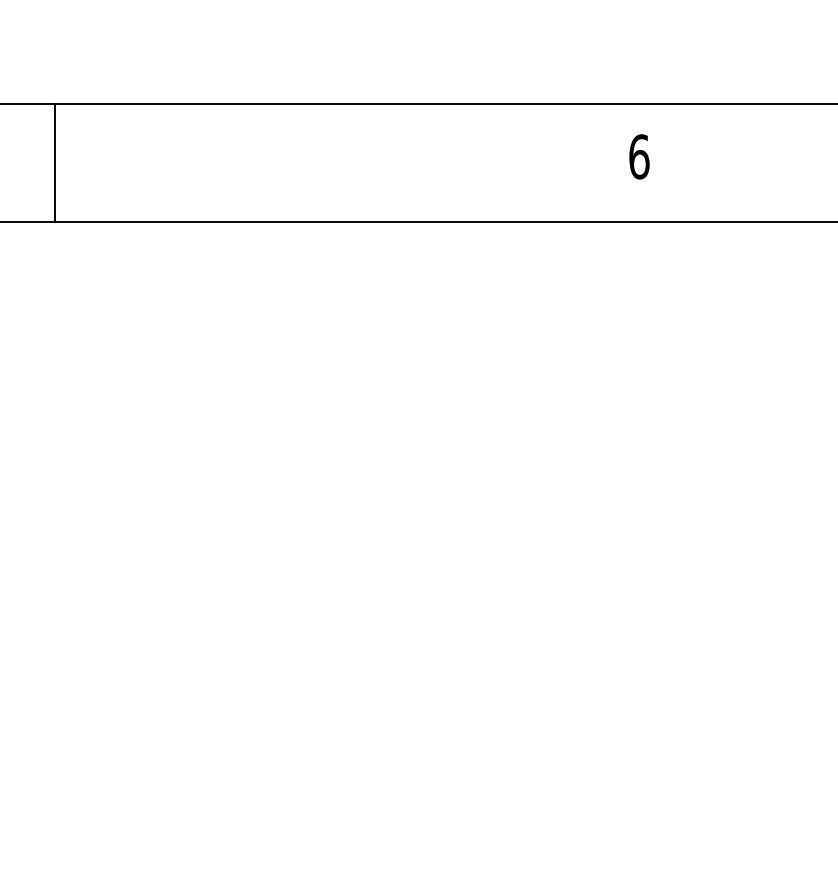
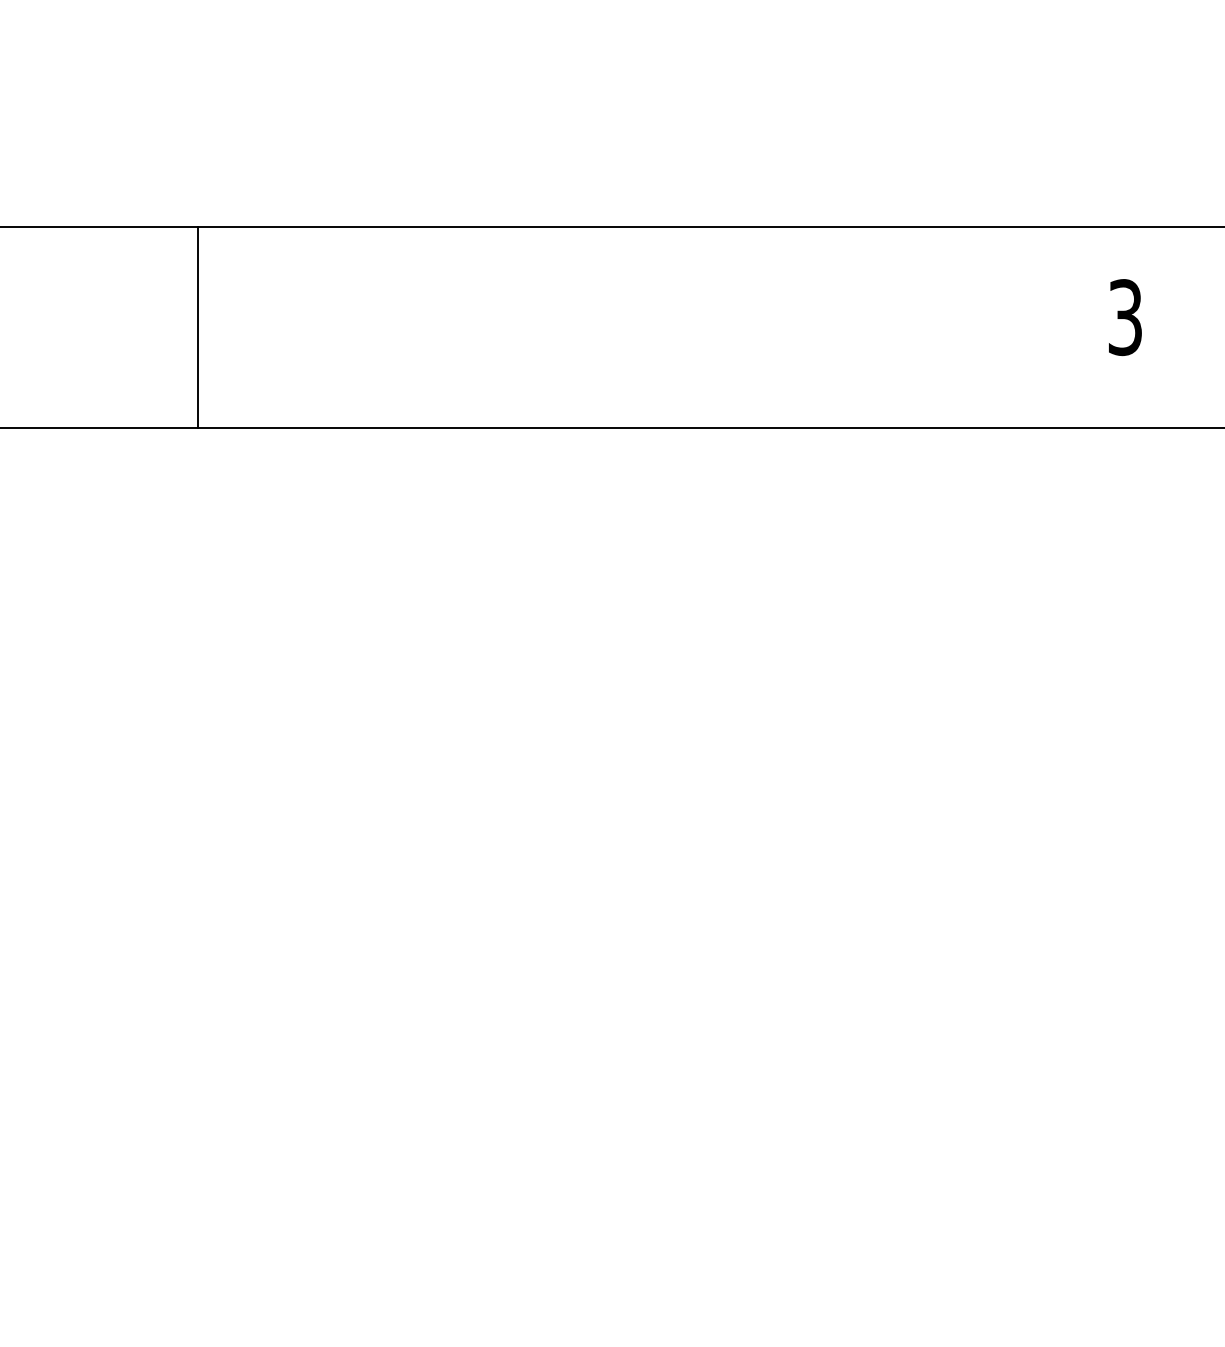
text: (639, 156) -> (1125, 316), 6 -> 3
line: (55, 162) -> (198, 327), moved

